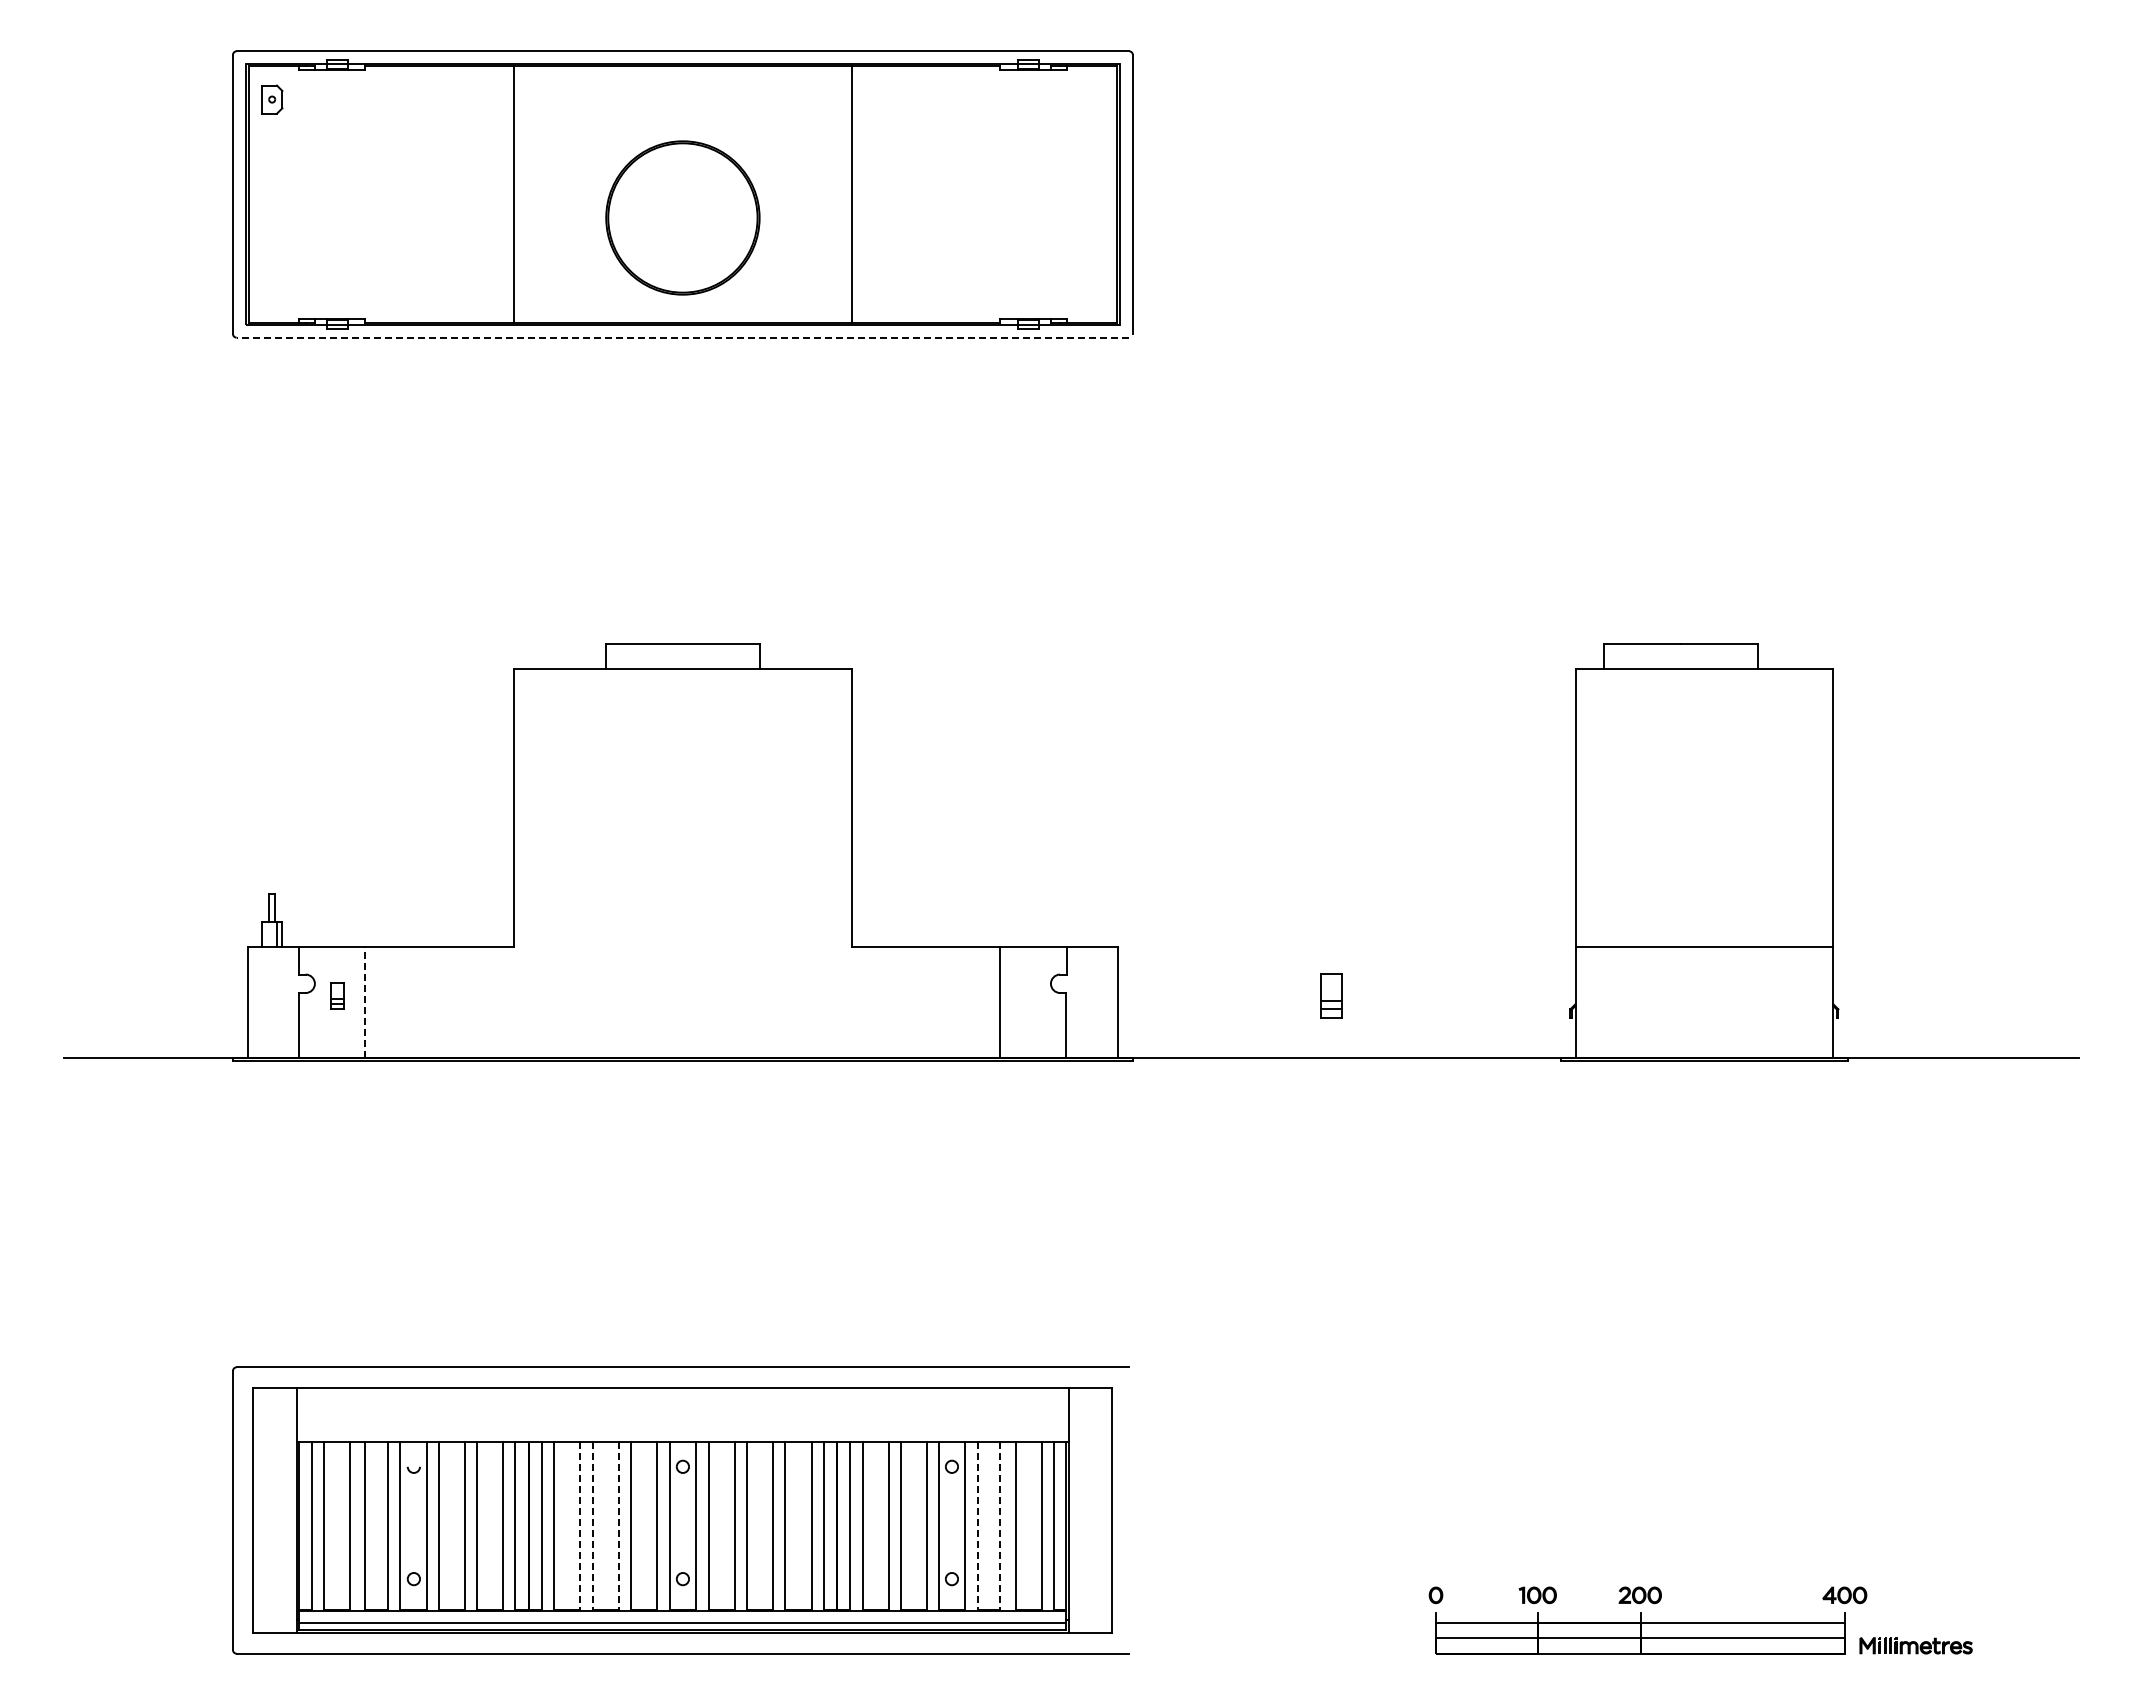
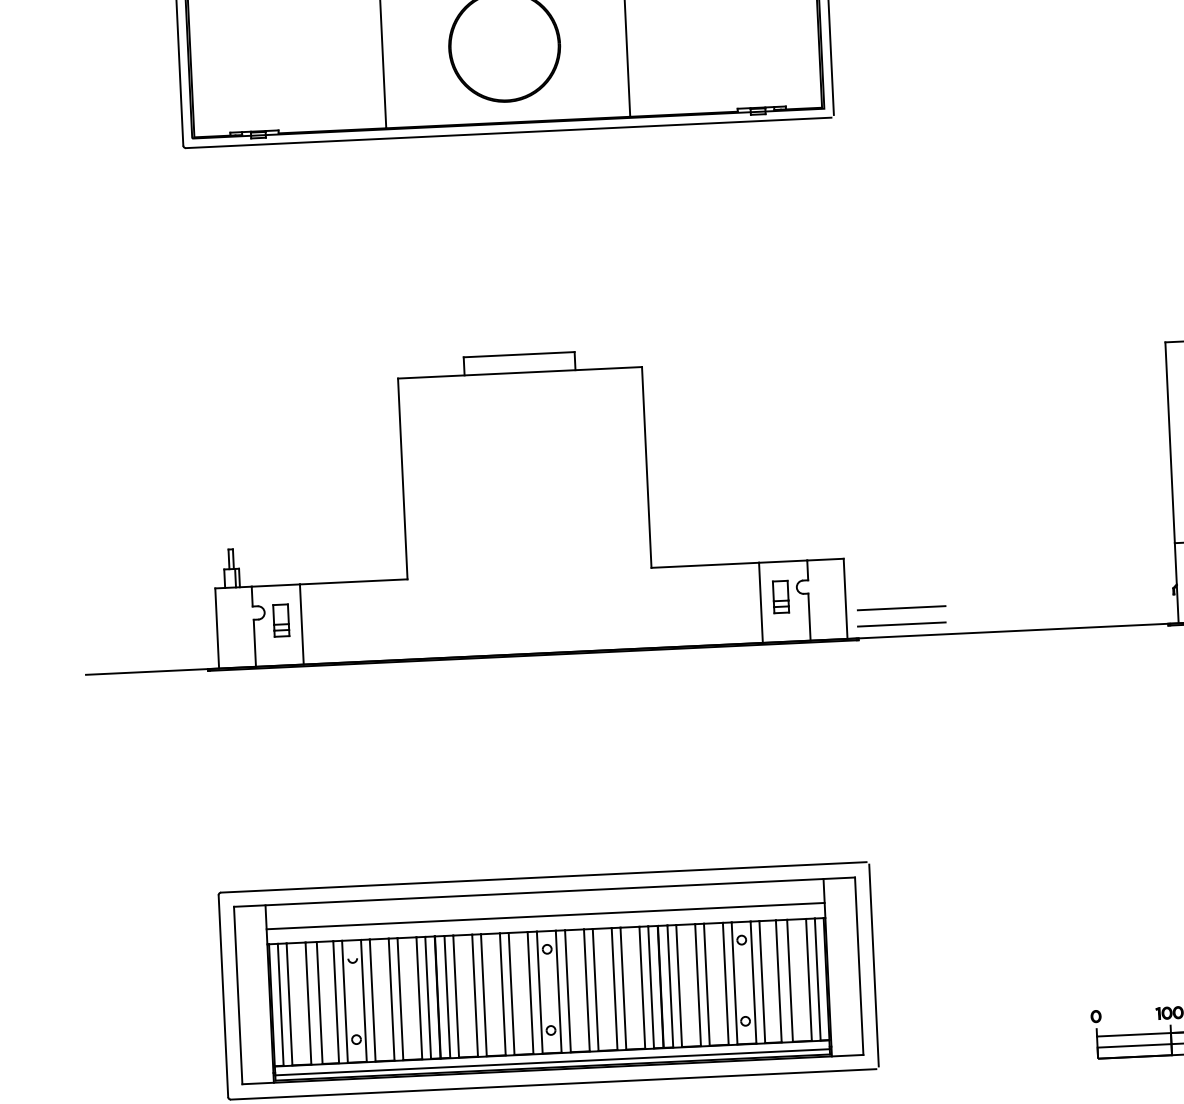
line: (682, 337) -> (508, 132), dashed -> solid
part: (337, 995) -> (281, 620), size x1.67
part: (1331, 995) -> (781, 596), moved
line: (365, 1002) -> (301, 624), dashed -> solid
line: (1193, 1019) -> (901, 608), added
line: (1193, 1041) -> (901, 624), added
line: (682, 1420) -> (545, 915), added
line: (1132, 1510) -> (873, 965), added
line: (580, 1526) -> (475, 995), dashed -> solid
line: (592, 1526) -> (483, 995), dashed -> solid
line: (618, 1526) -> (502, 994), dashed -> solid
line: (977, 1526) -> (762, 982), dashed -> solid
line: (1000, 1526) -> (778, 981), dashed -> solid

